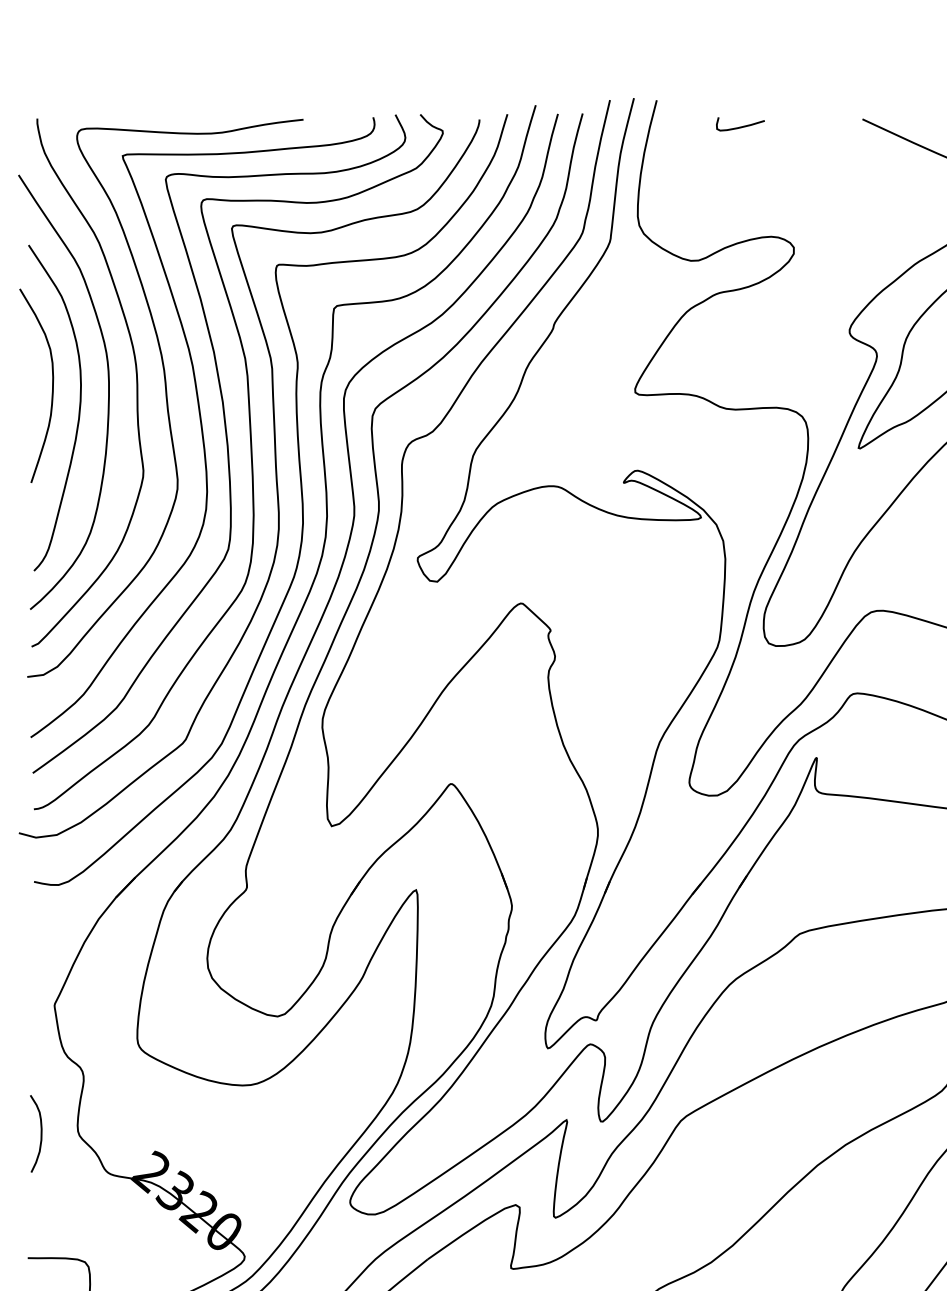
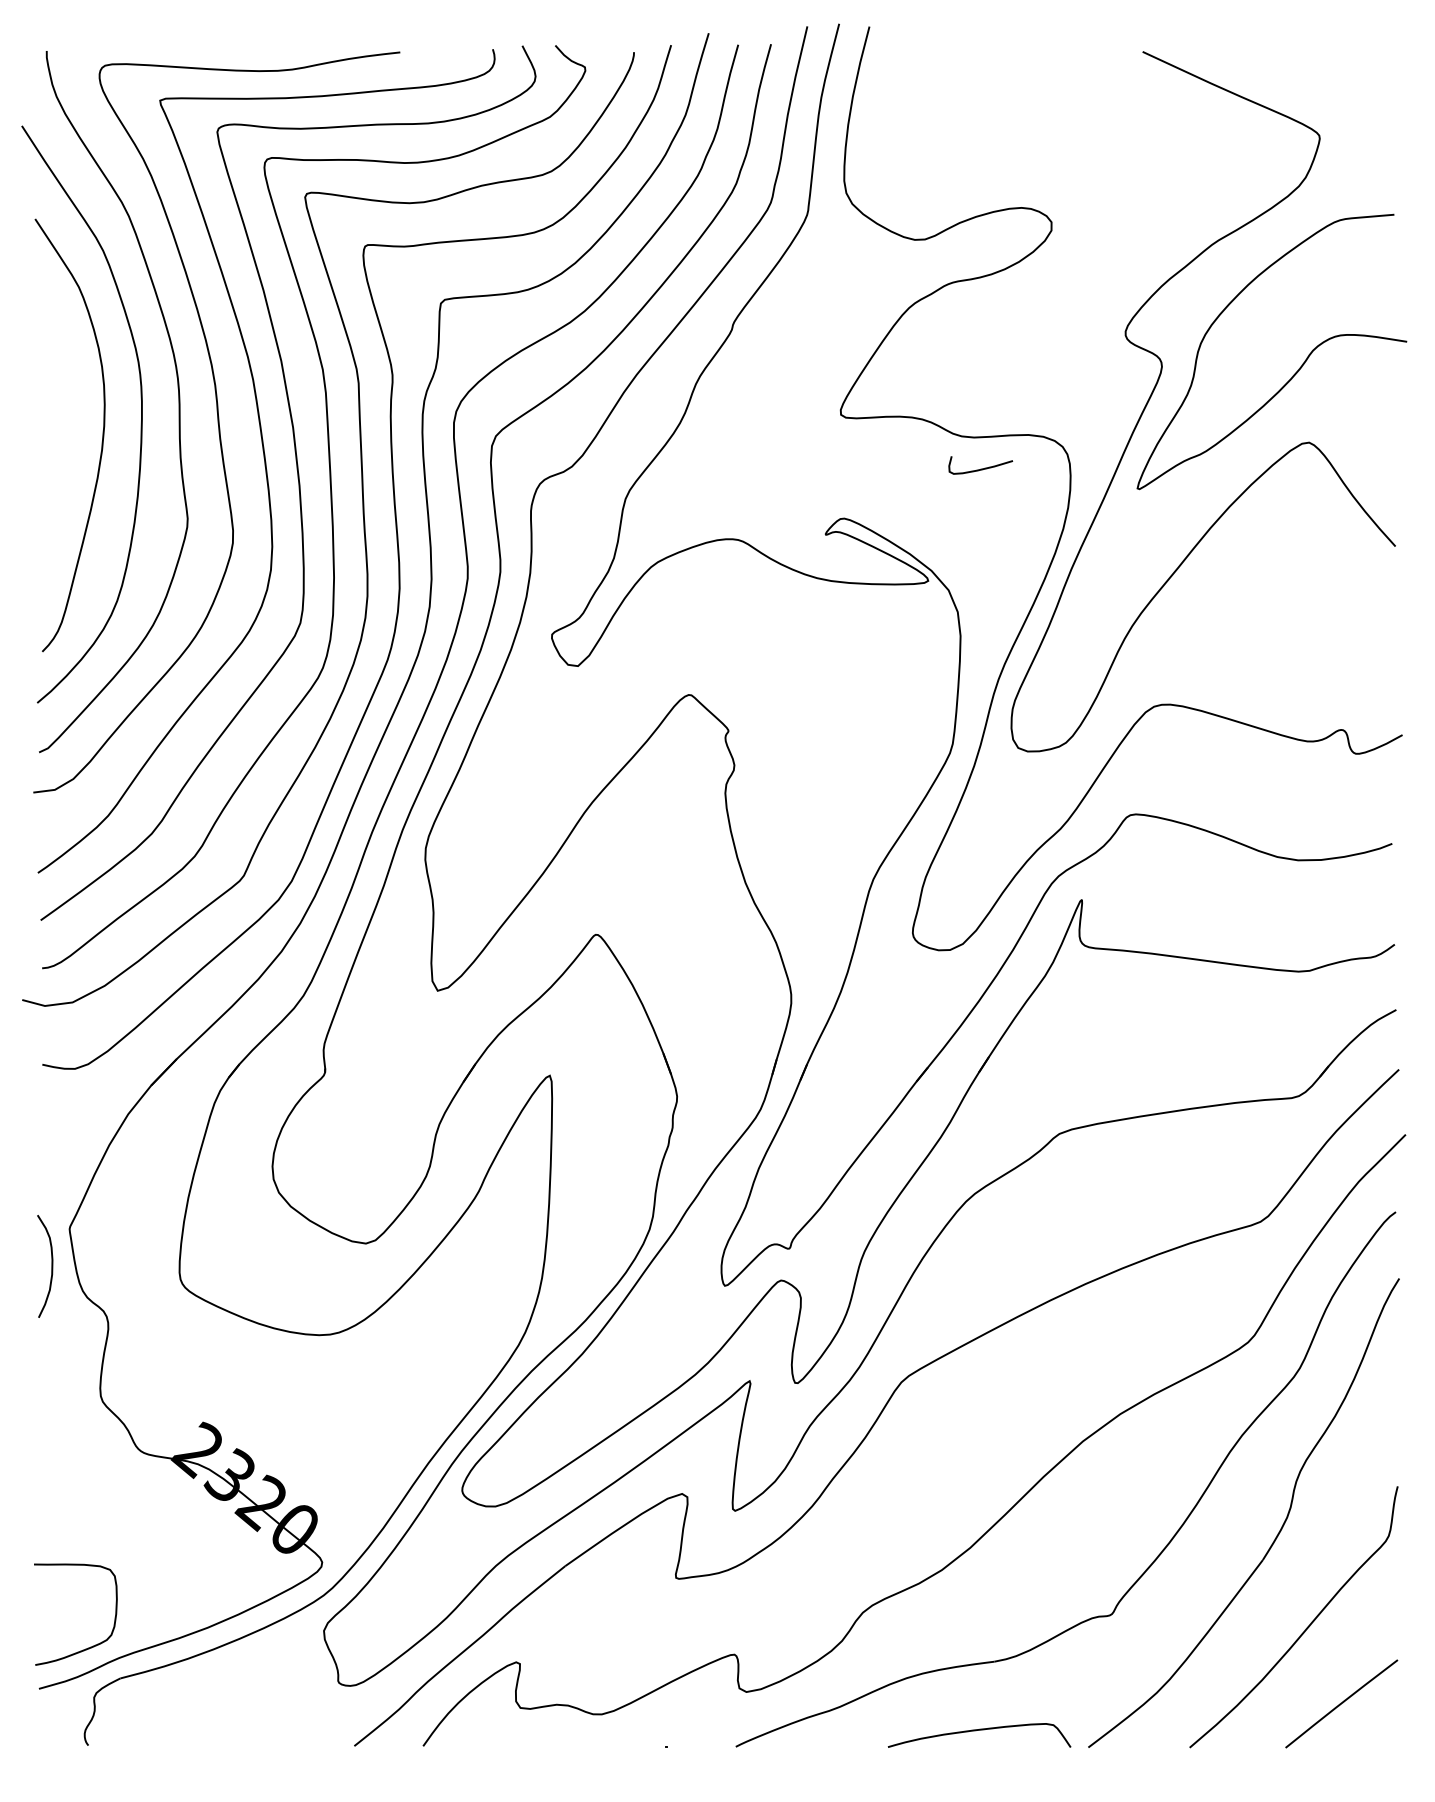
curve: (740, 126) -> (980, 468), moved
curve: (52, 385) -> (66, 405), removed
curve: (40, 1133) -> (51, 1266), moved

